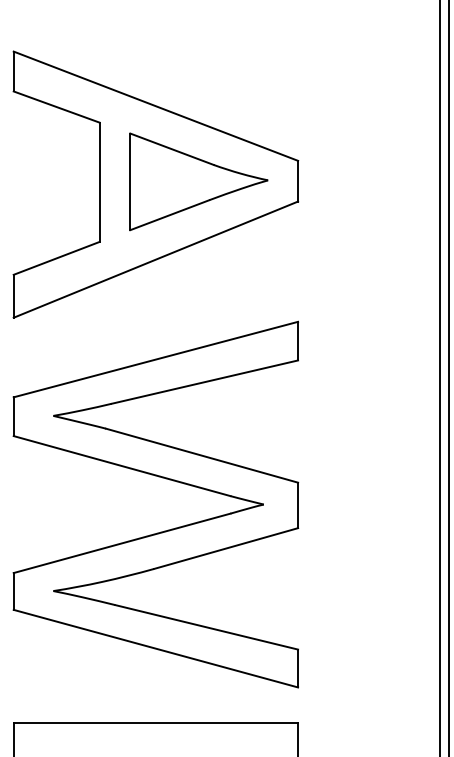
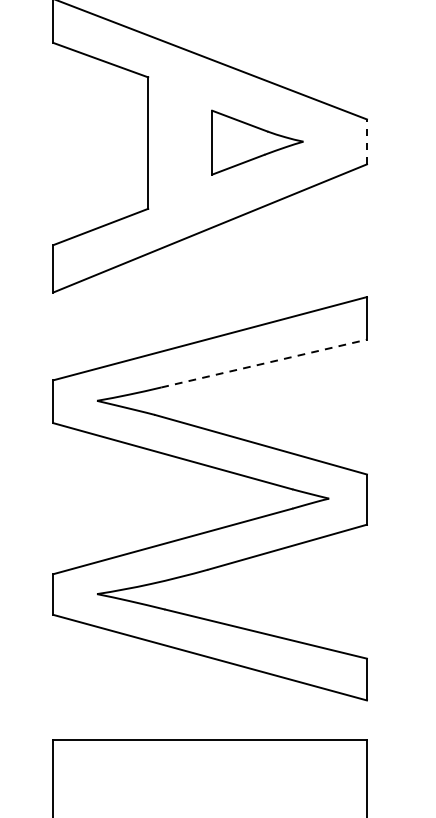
line: (298, 180) -> (367, 141), solid -> dashed
part: (198, 181) -> (257, 142), size x0.6
line: (204, 382) -> (263, 363), solid -> dashed

